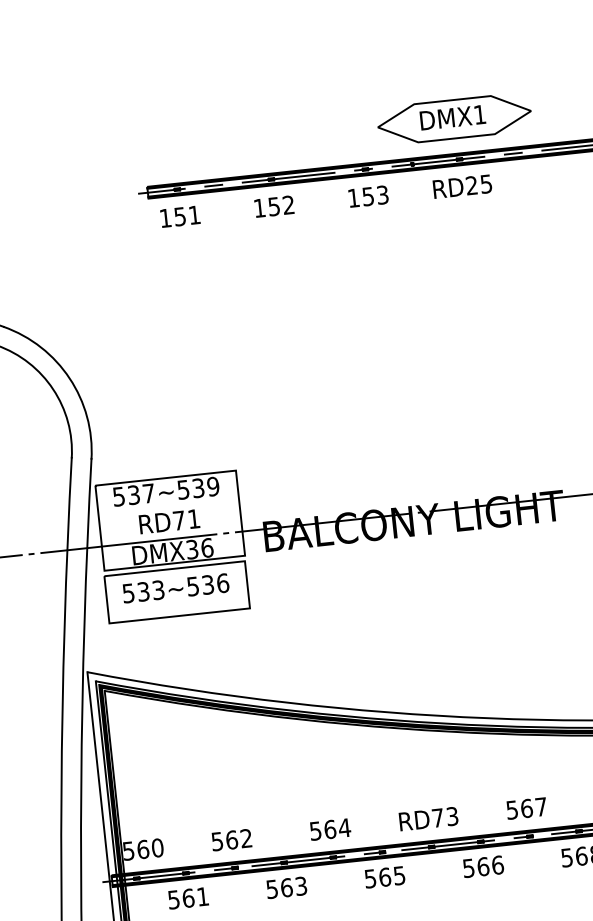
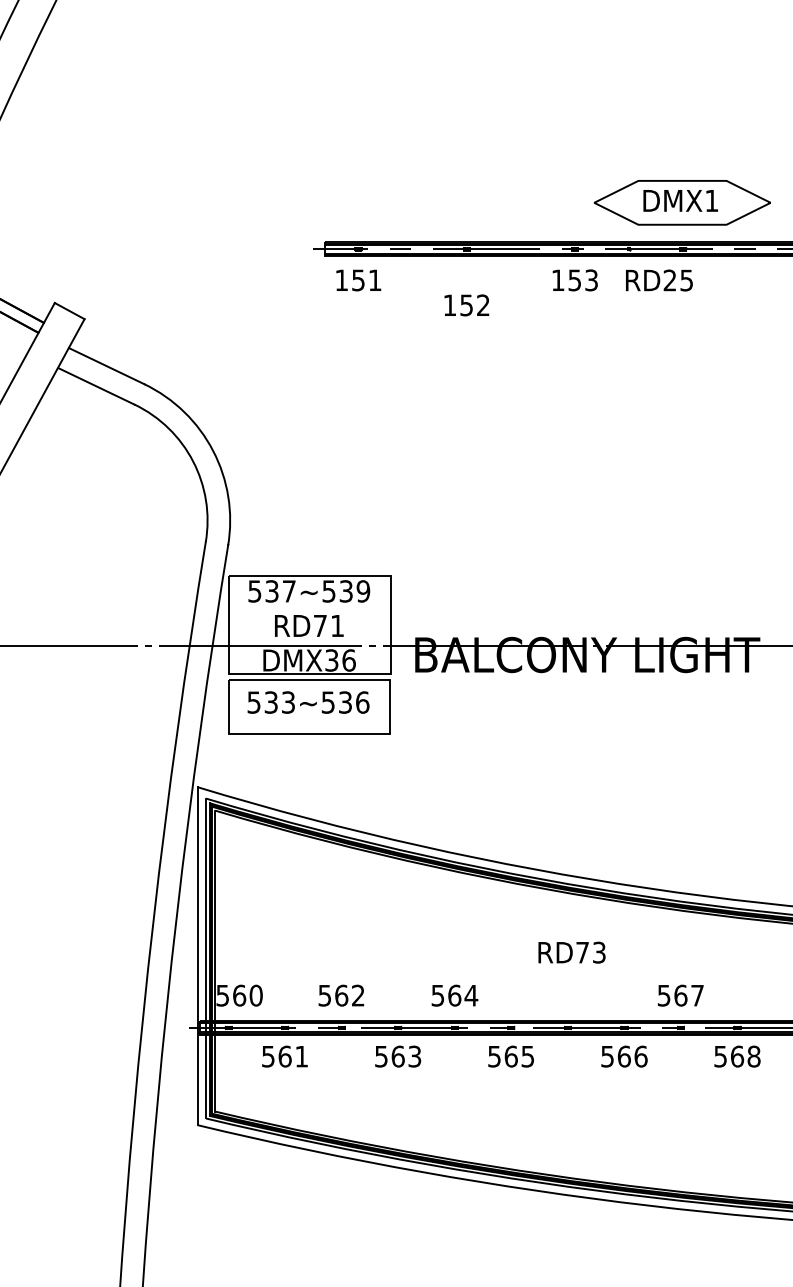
text: (462, 186) -> (659, 280), moved
text: (274, 206) -> (466, 305), moved
text: (428, 818) -> (571, 952), moved

